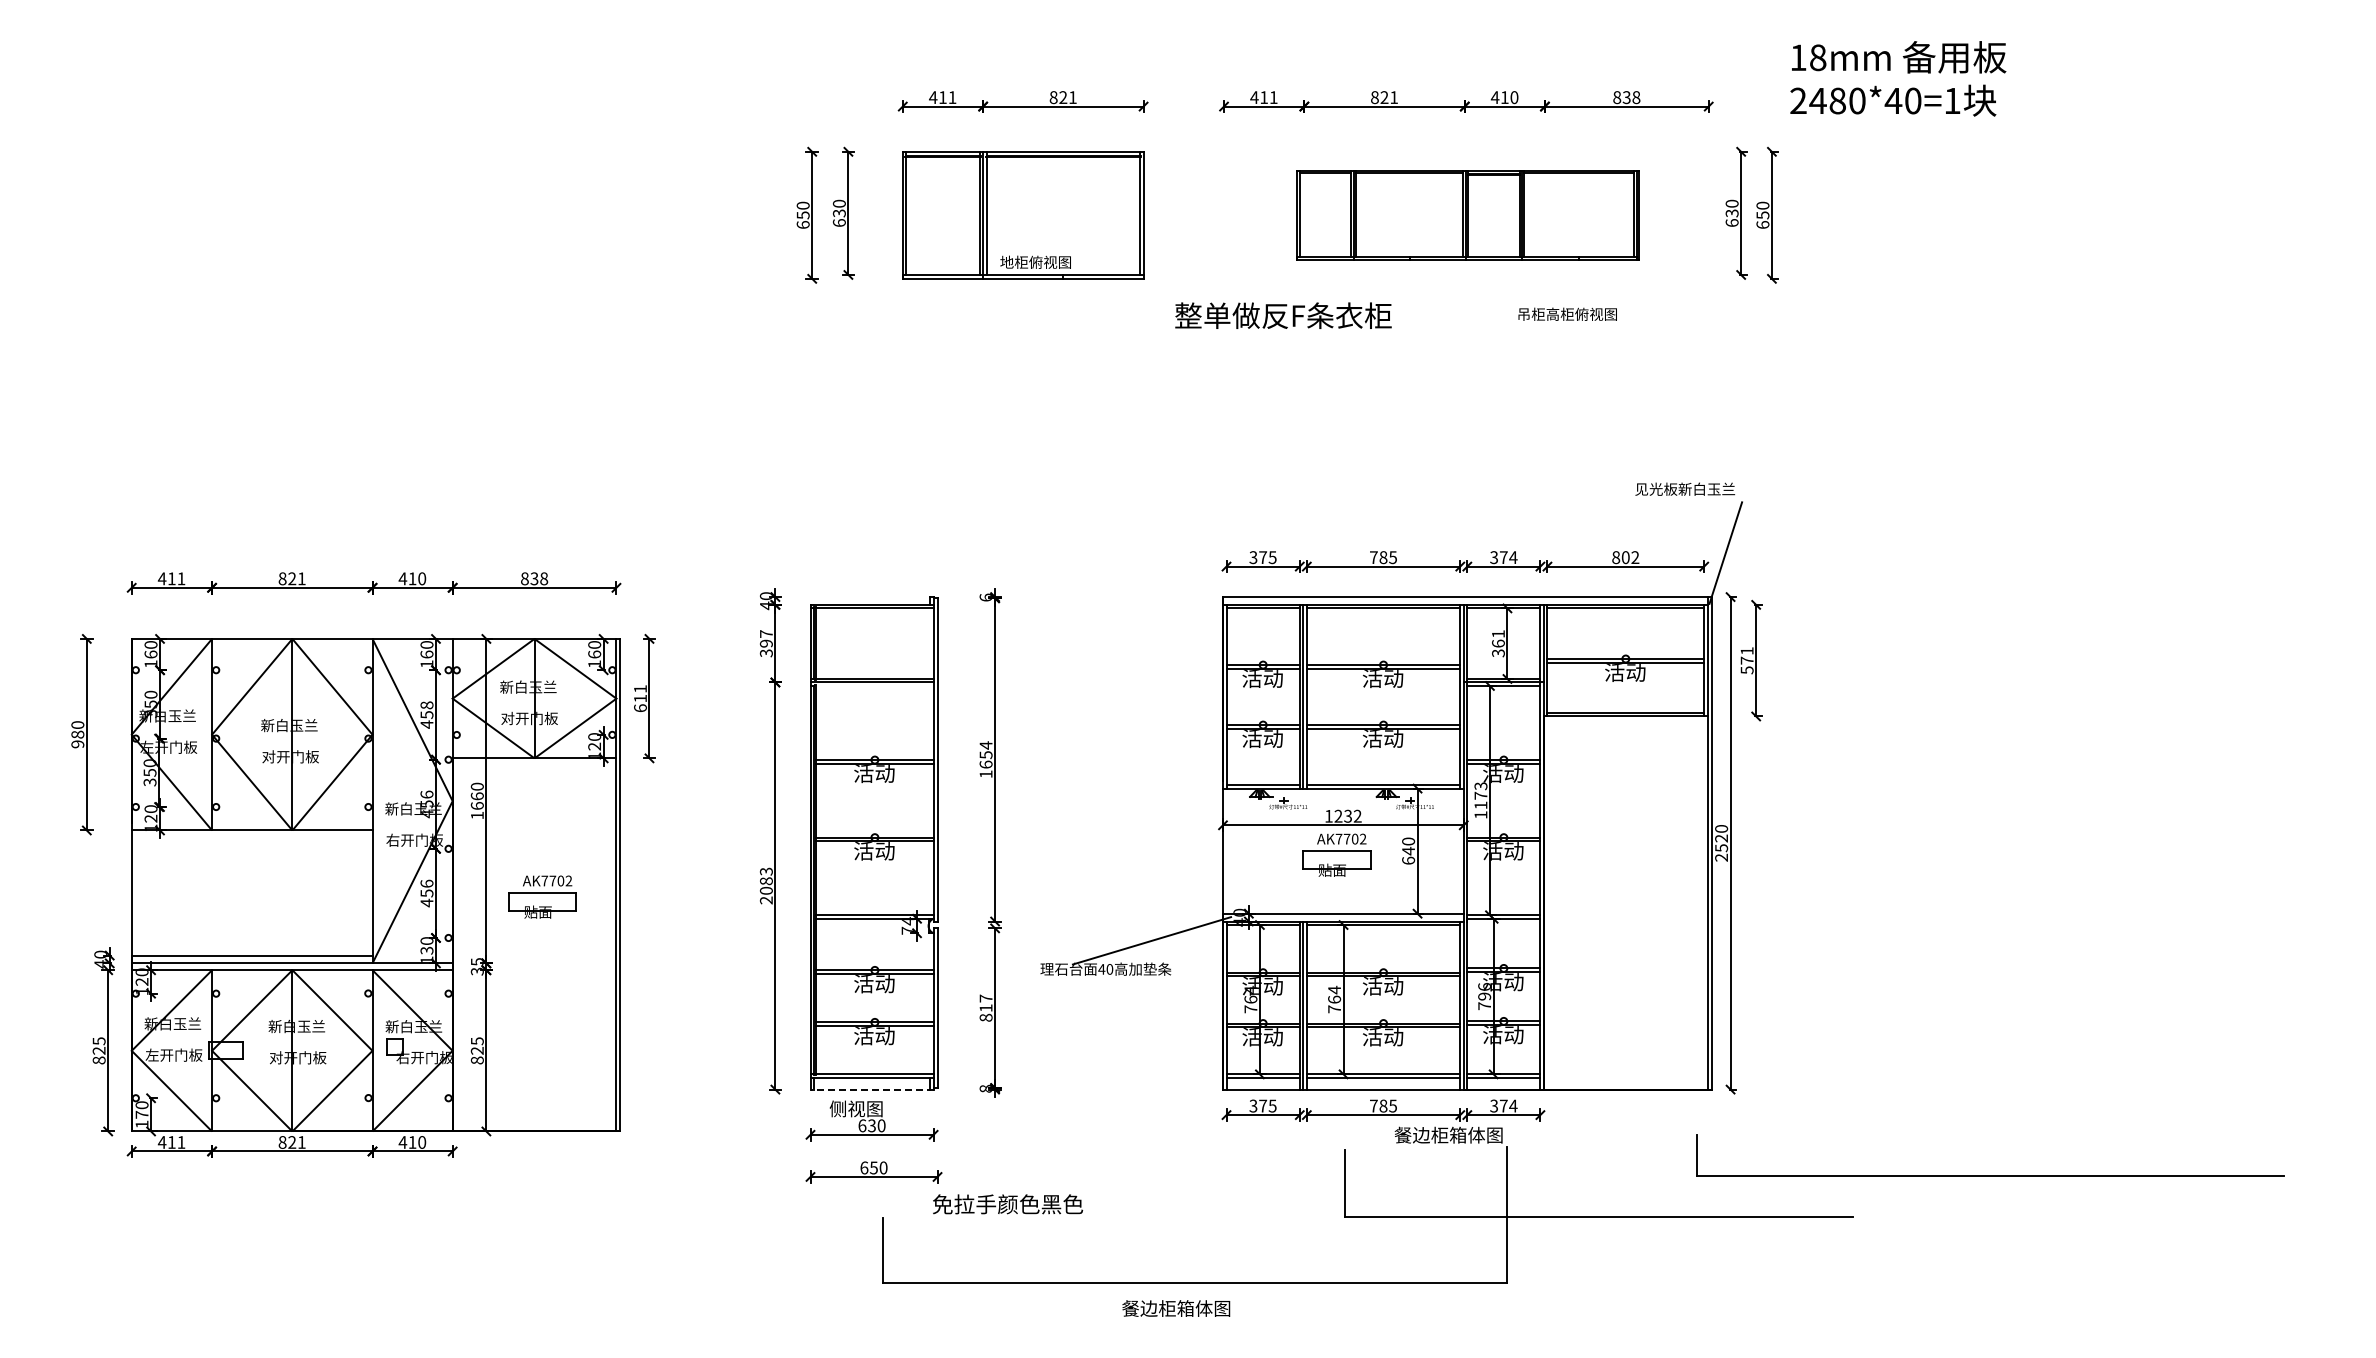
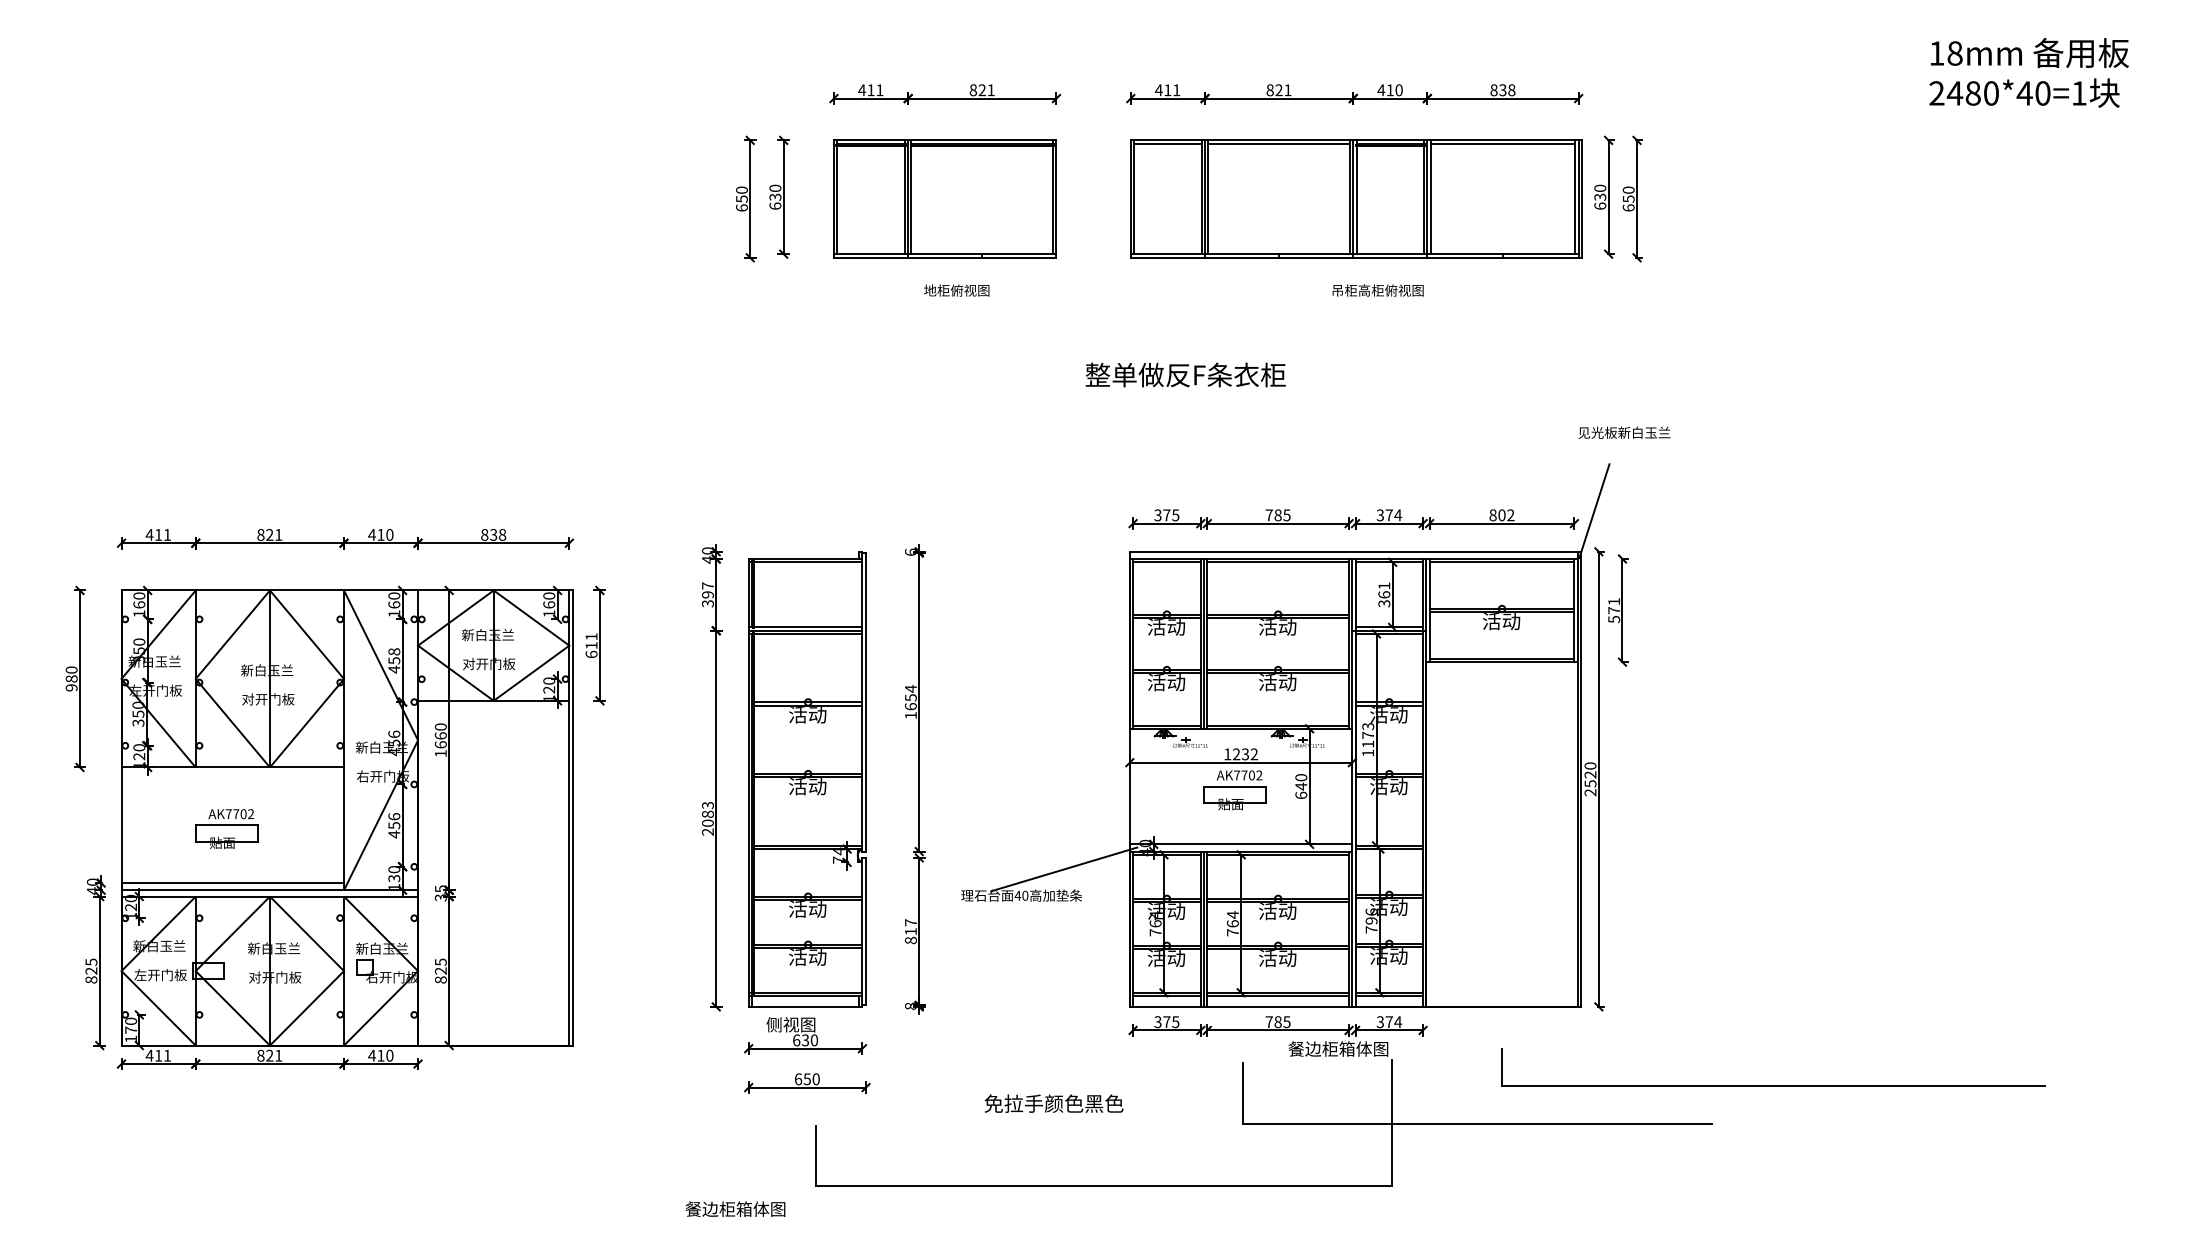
text: (1898, 78) -> (2029, 72), moved
part: (1468, 215) -> (1356, 199), size x1.43
text: (1035, 261) -> (956, 289), moved
text: (1567, 313) -> (1377, 289), moved
text: (1283, 315) -> (1185, 374), moved
text: (1684, 488) -> (1623, 432), moved
line: (874, 686) -> (807, 634), added
part: (542, 896) -> (226, 828), moved
line: (872, 1089) -> (805, 1006), dashed -> solid
part: (1990, 1175) -> (1773, 1086), moved
text: (1008, 1204) -> (1054, 1103), moved
text: (1176, 1308) -> (735, 1209), moved

